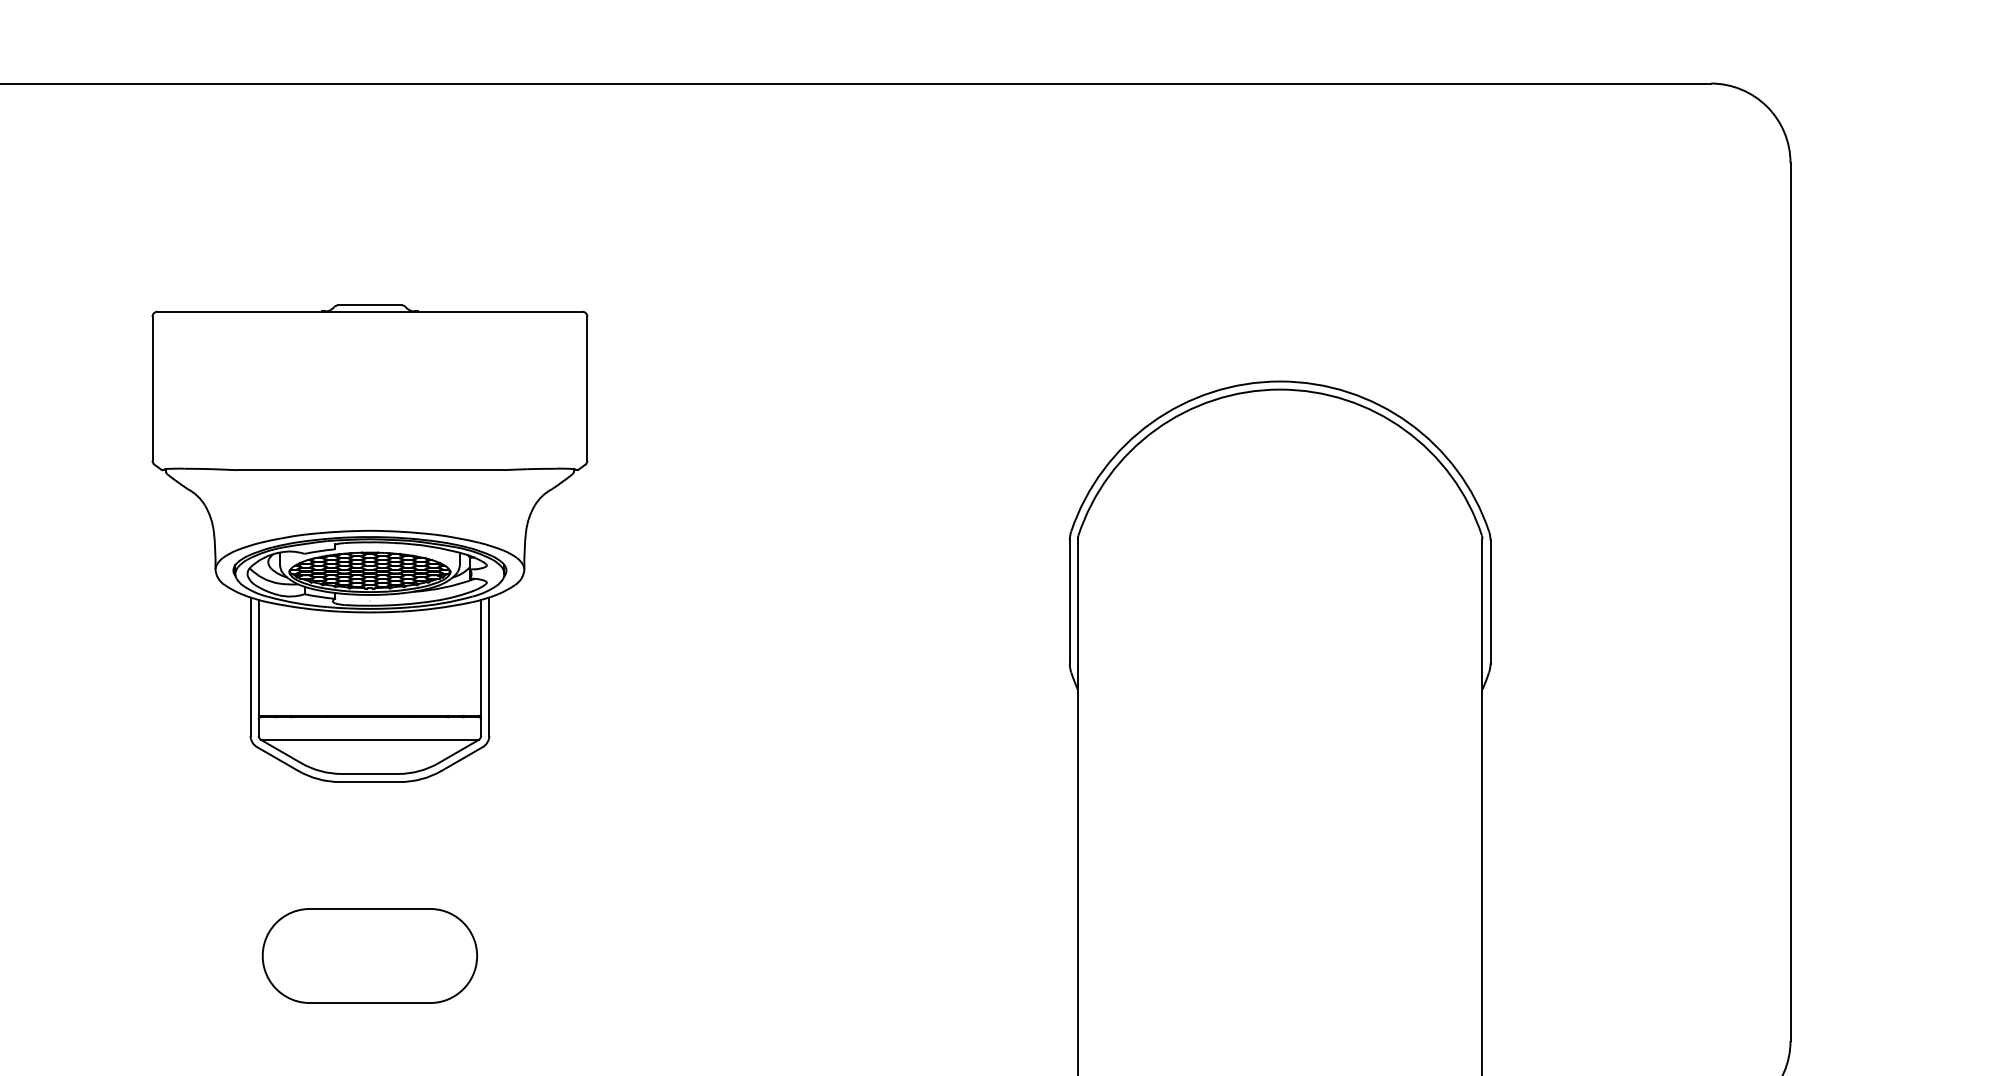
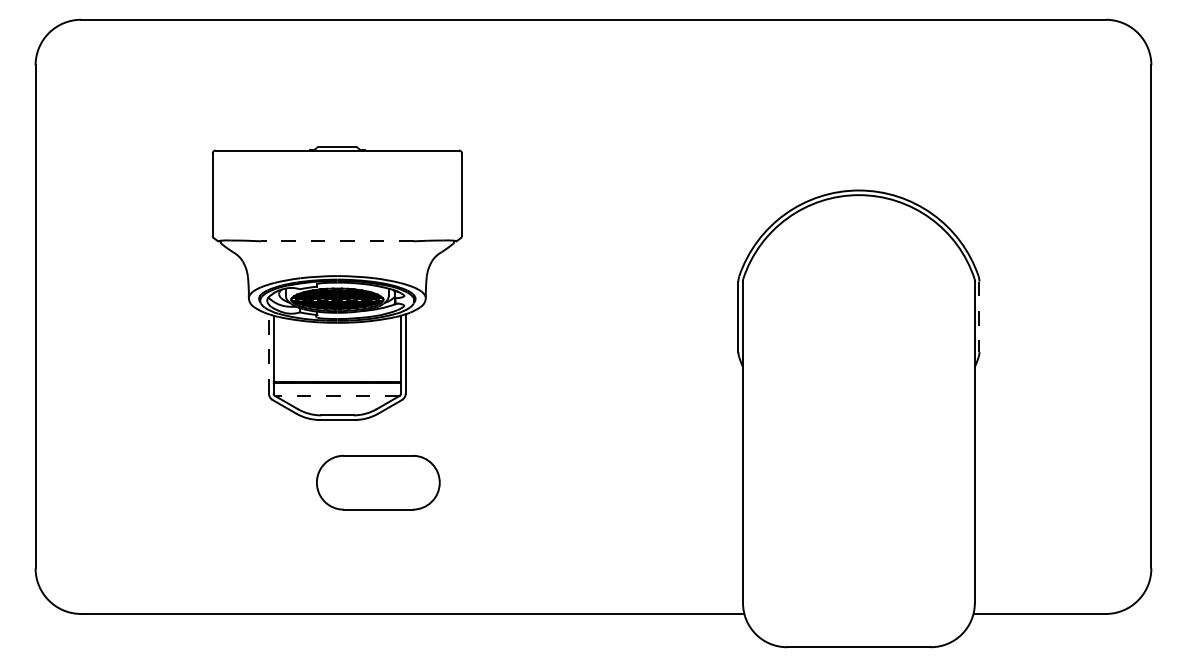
line: (368, 470) -> (336, 241), solid -> dashed
line: (1490, 603) -> (979, 317), solid -> dashed
line: (249, 665) -> (268, 353), solid -> dashed
line: (368, 739) -> (336, 395), solid -> dashed
part: (370, 955) -> (378, 482), moved

